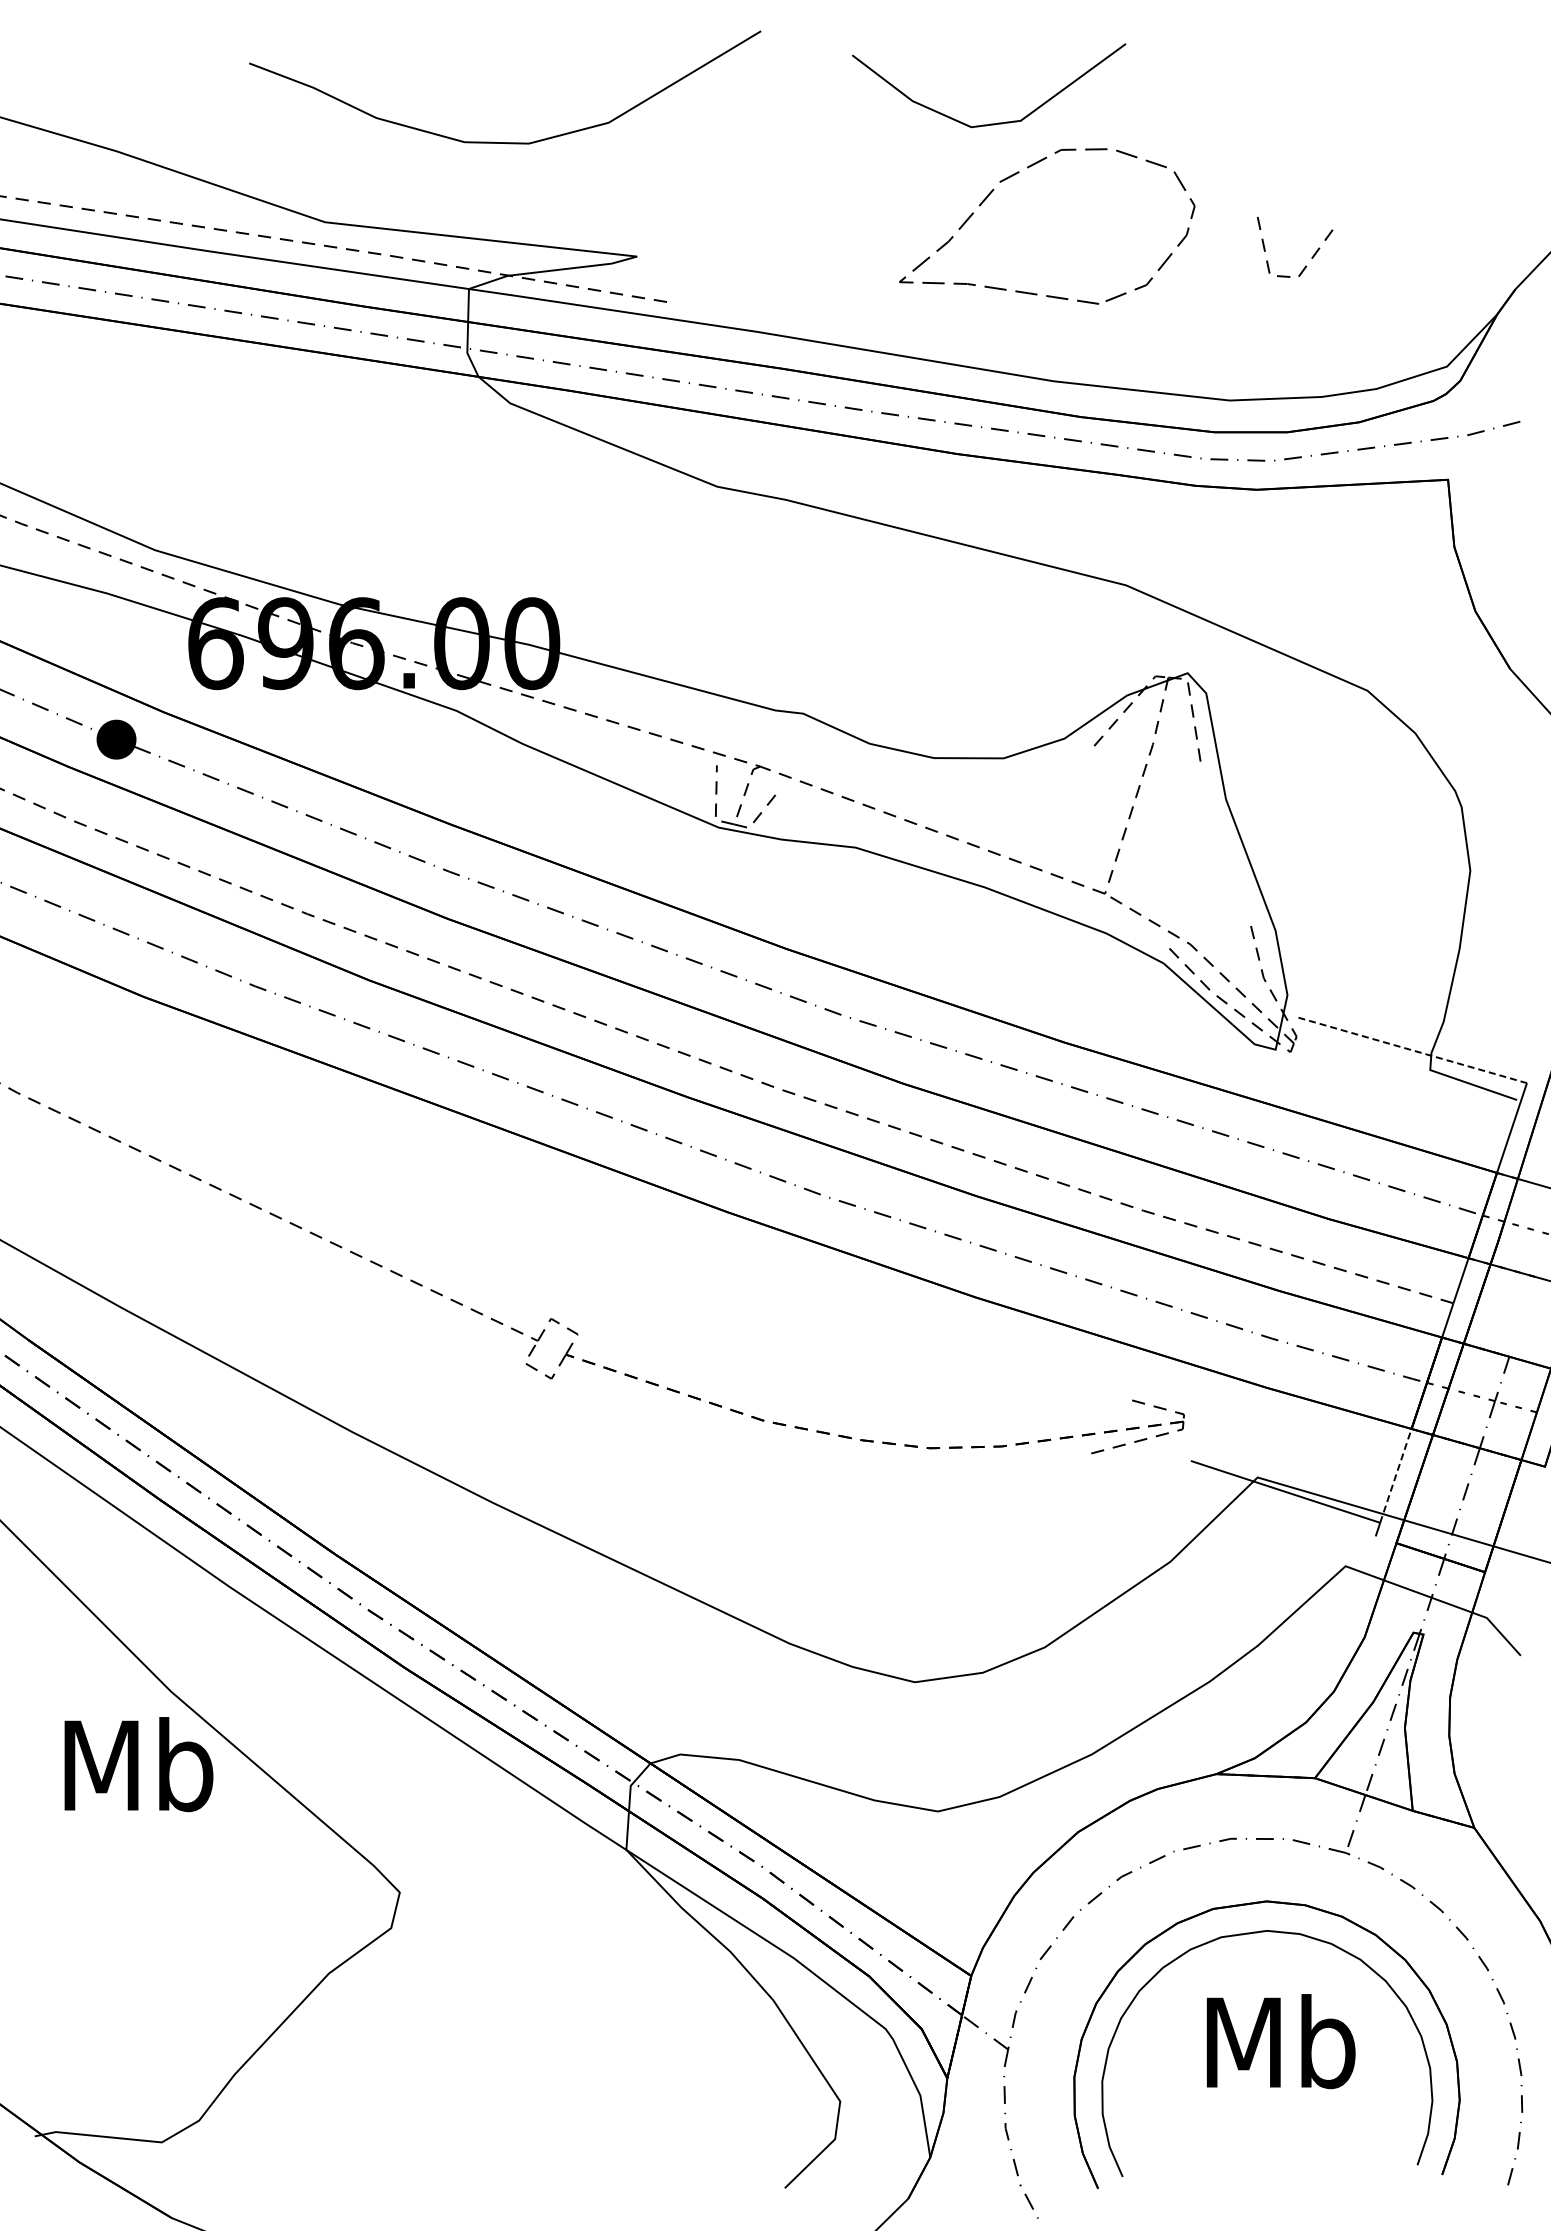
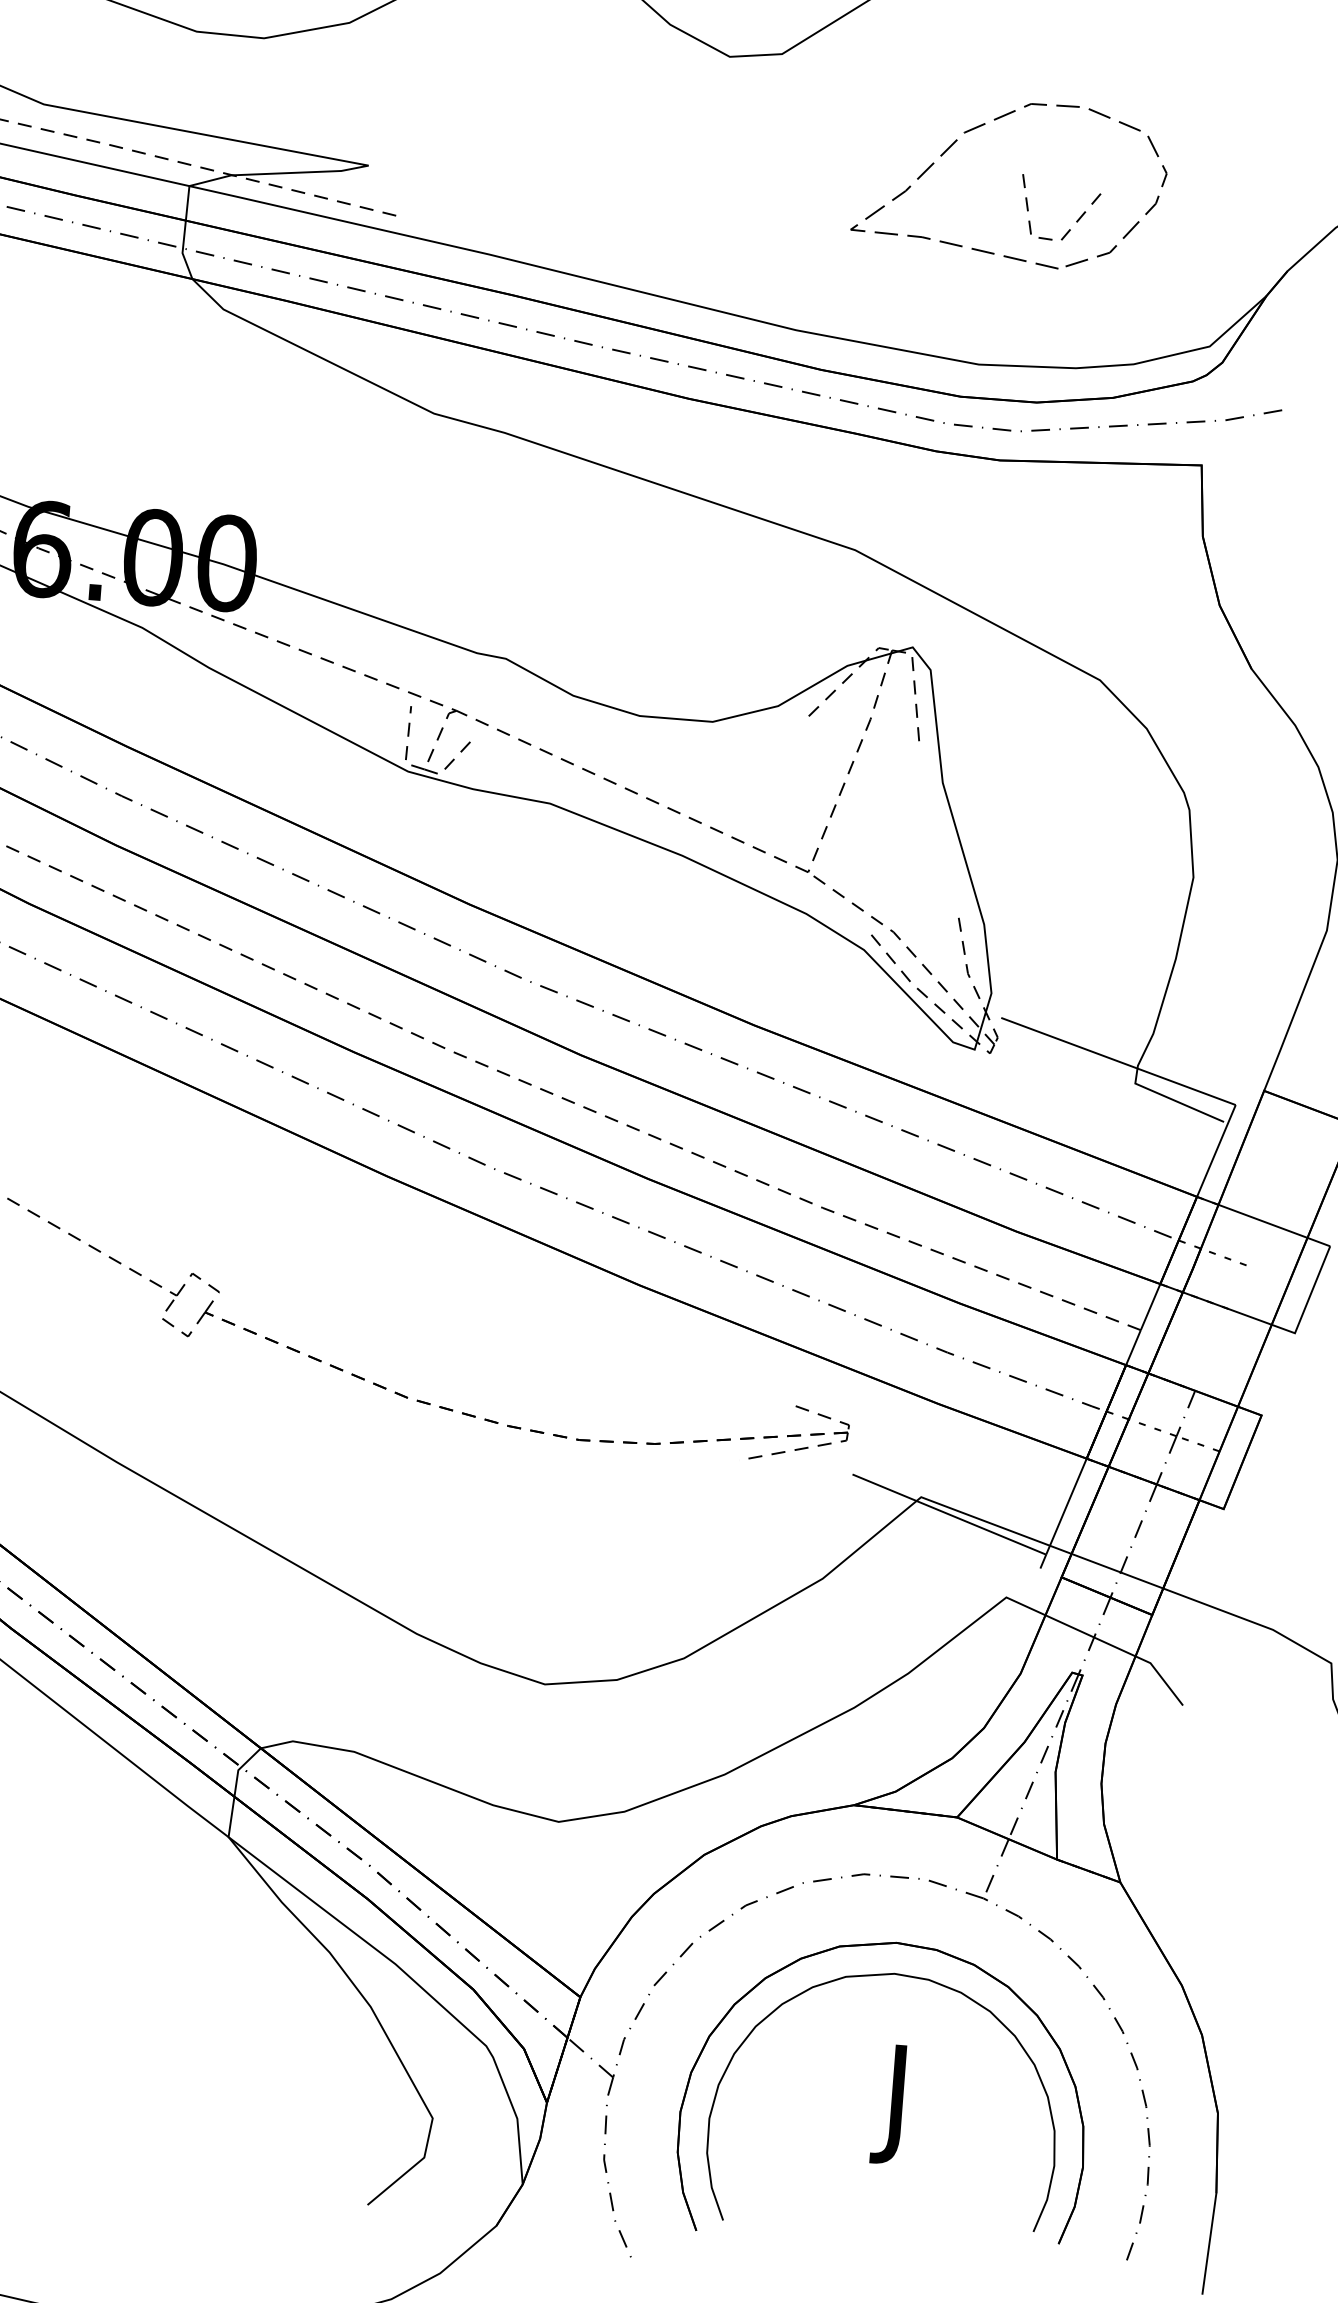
part: (1018, 173) -> (984, 125), moved
line: (1412, 1050) -> (1118, 1061), dashed -> solid
line: (1396, 1474) -> (1067, 1505), dashed -> solid
text: (1280, 2053) -> (898, 2103), Mb -> J

